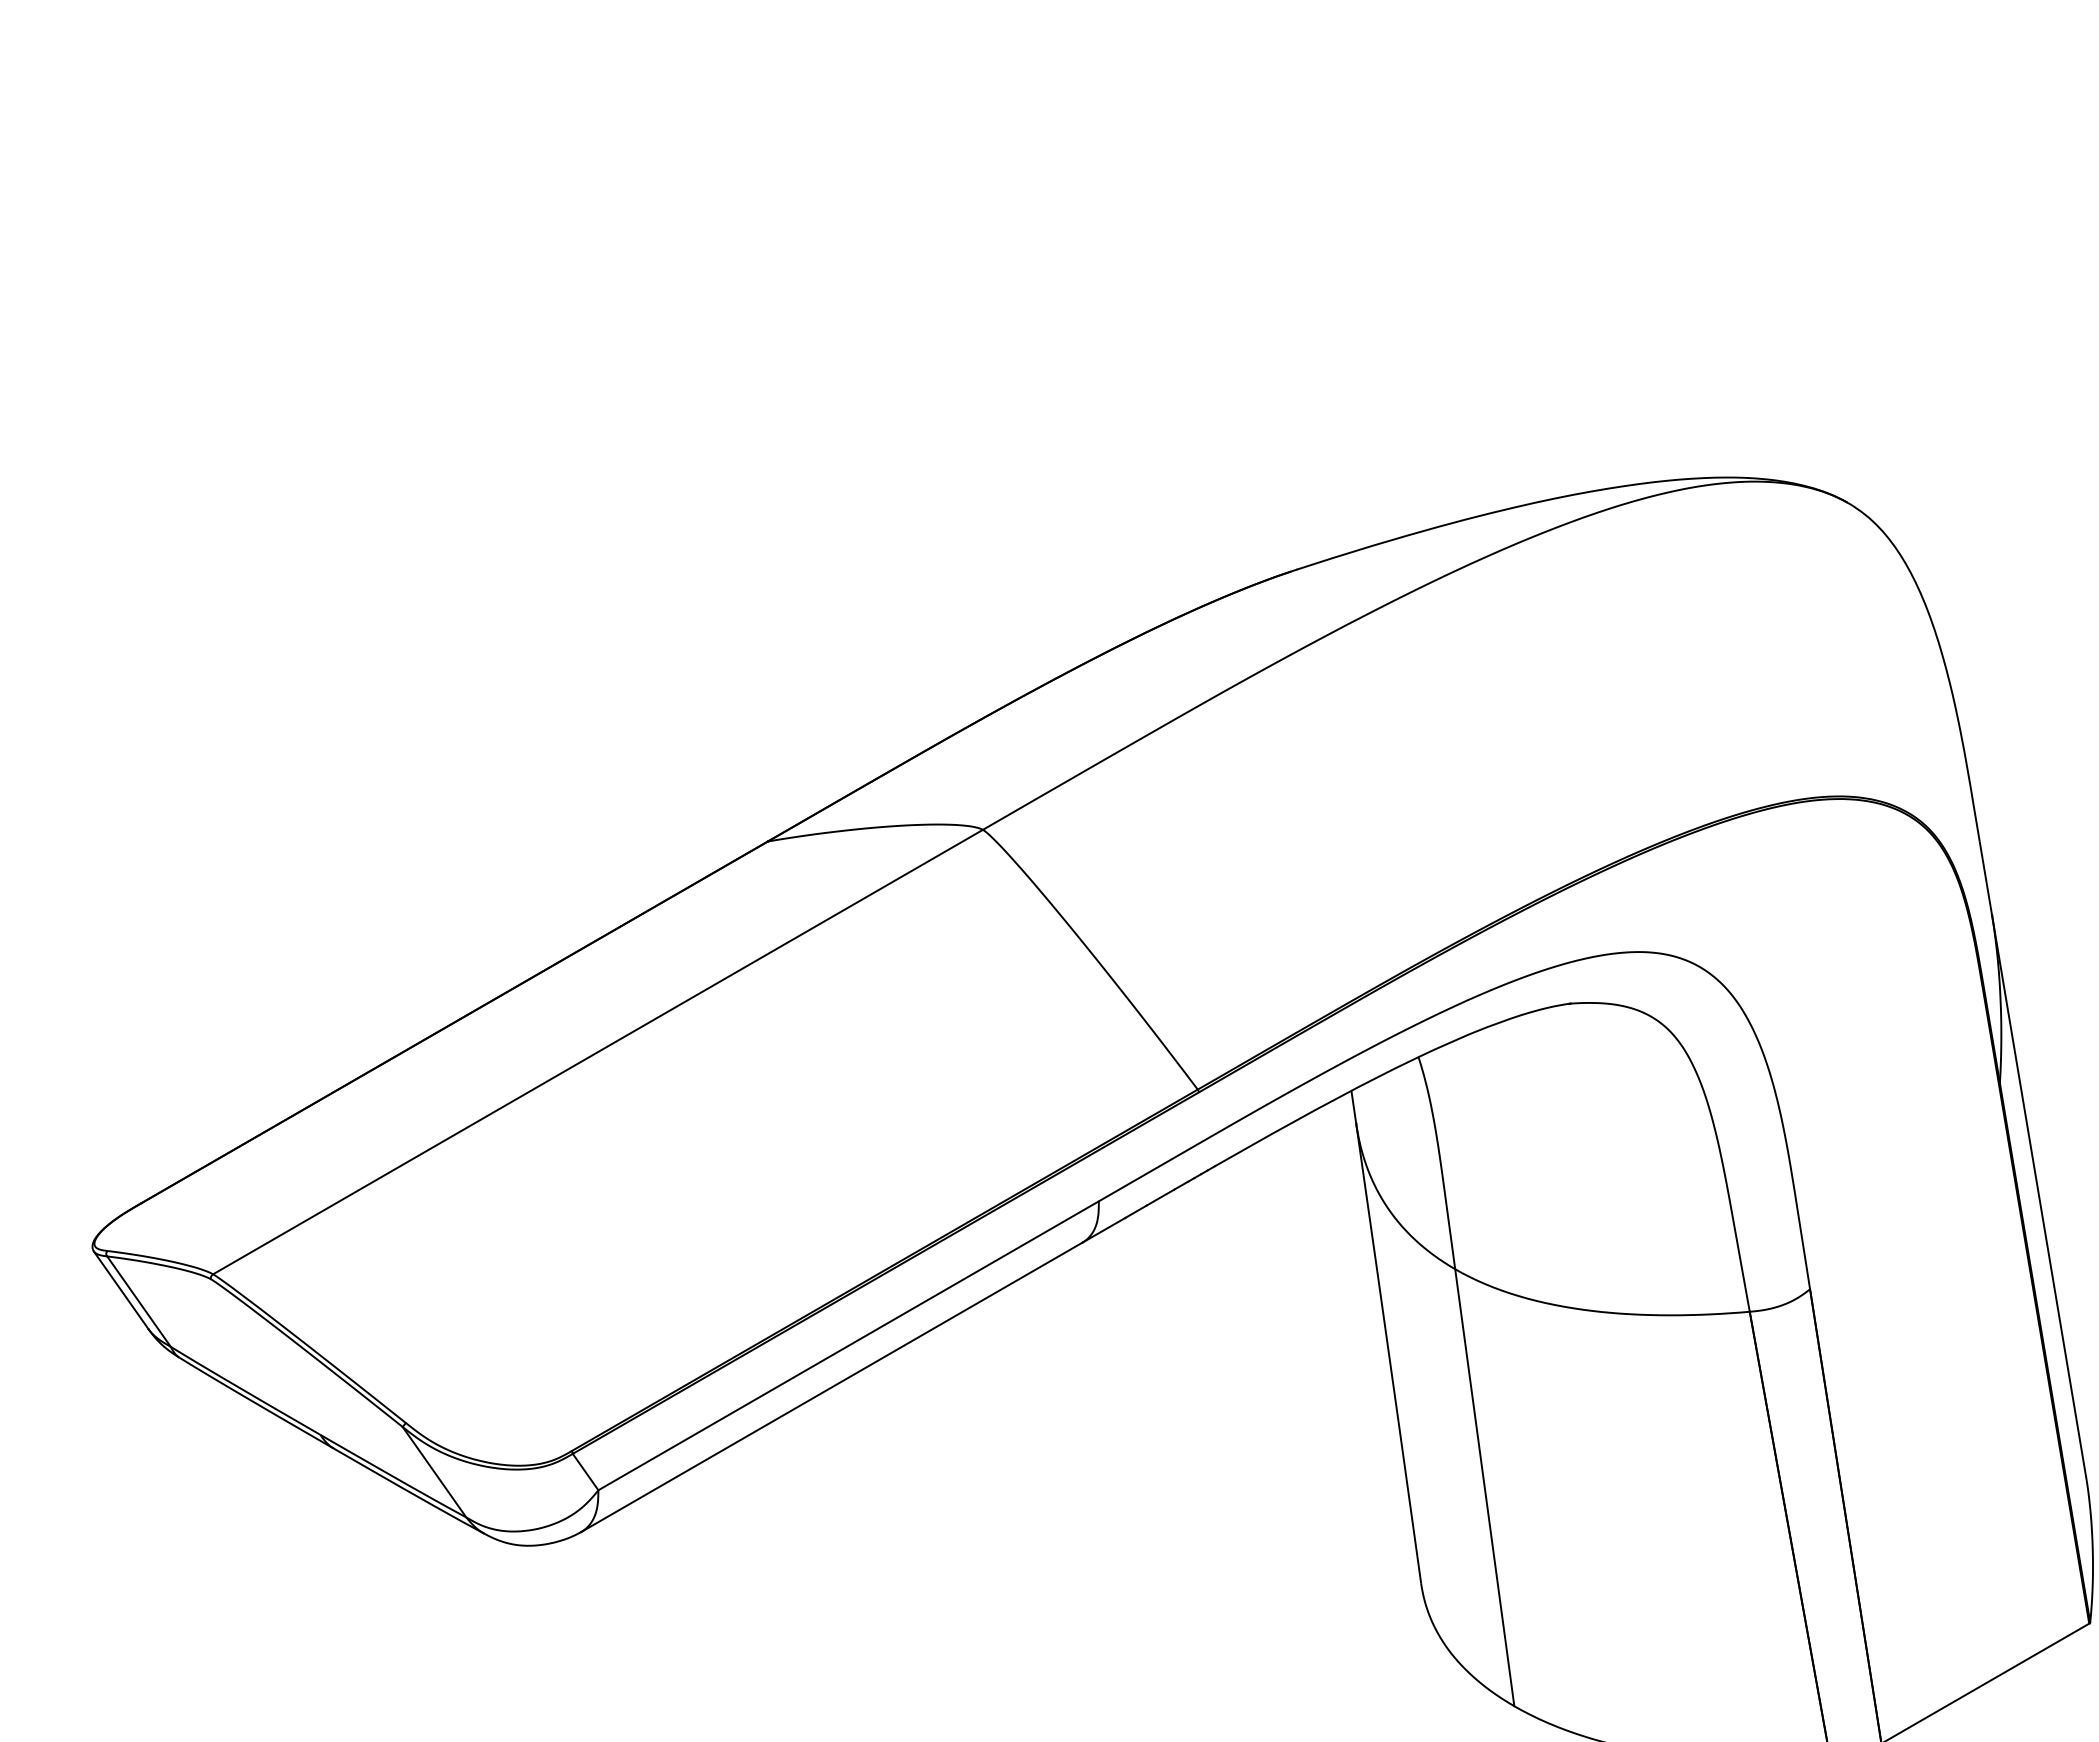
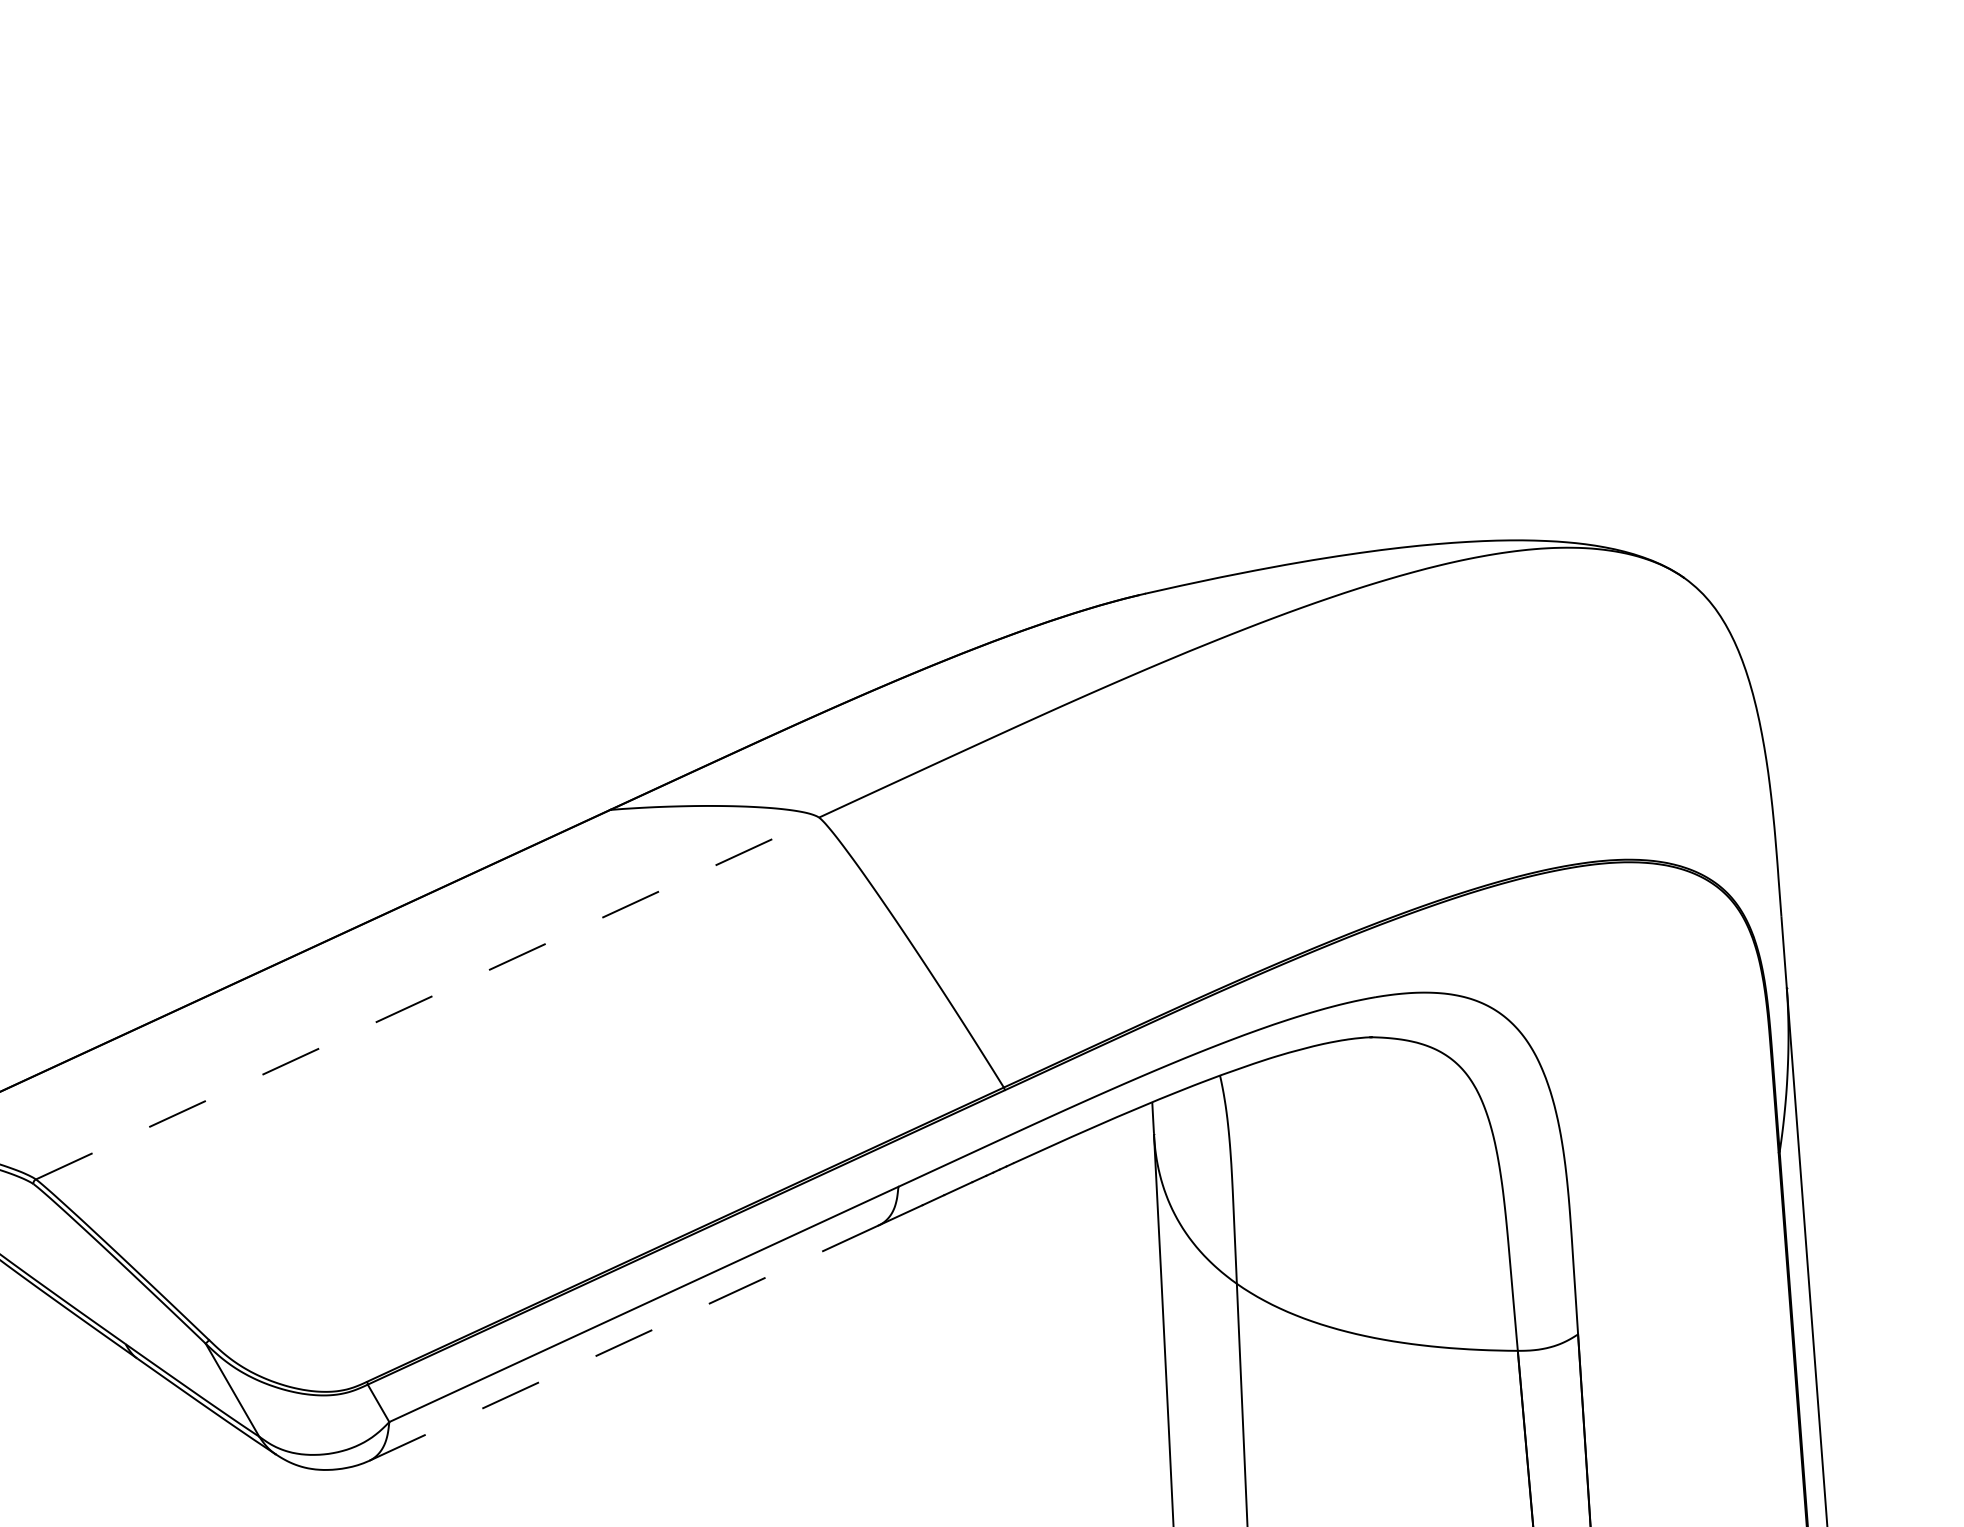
line: (598, 1051) -> (428, 998), solid -> dashed
line: (832, 1387) -> (624, 1343), solid -> dashed

